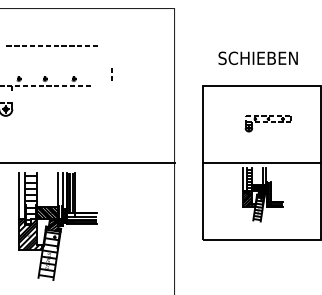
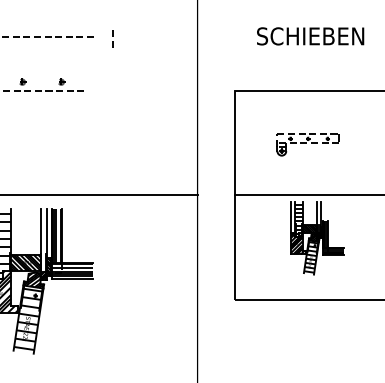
text: (257, 57) -> (309, 35), moved
line: (111, 72) -> (112, 36), moved
part: (267, 123) -> (306, 144), moved

